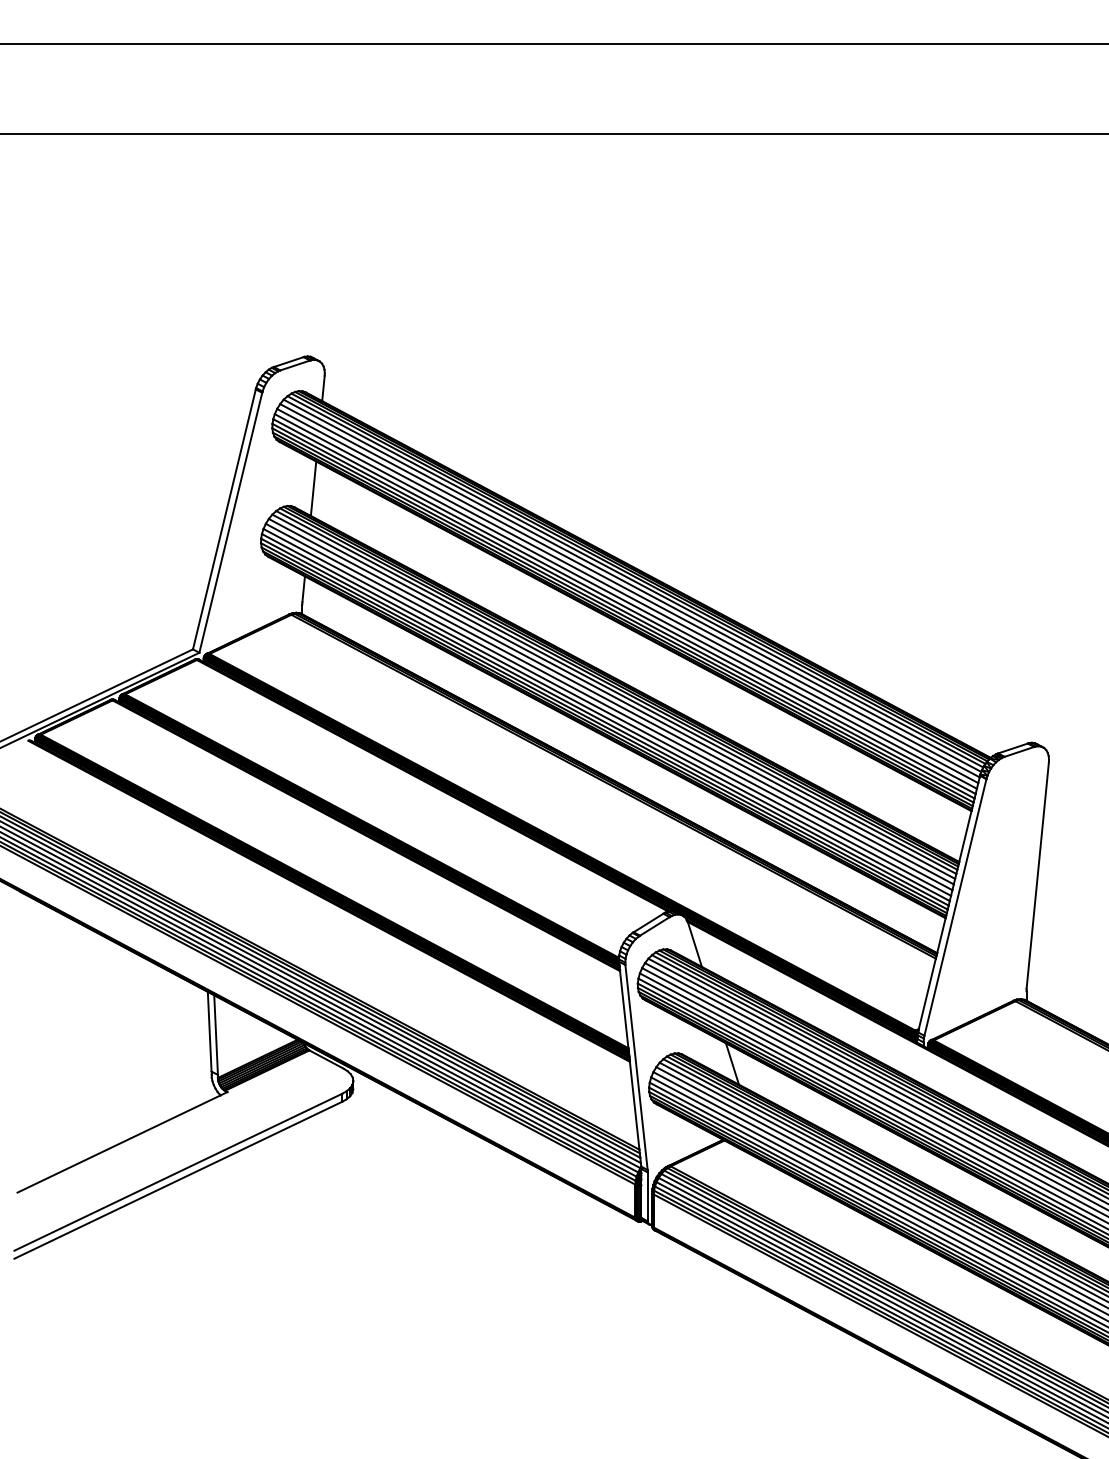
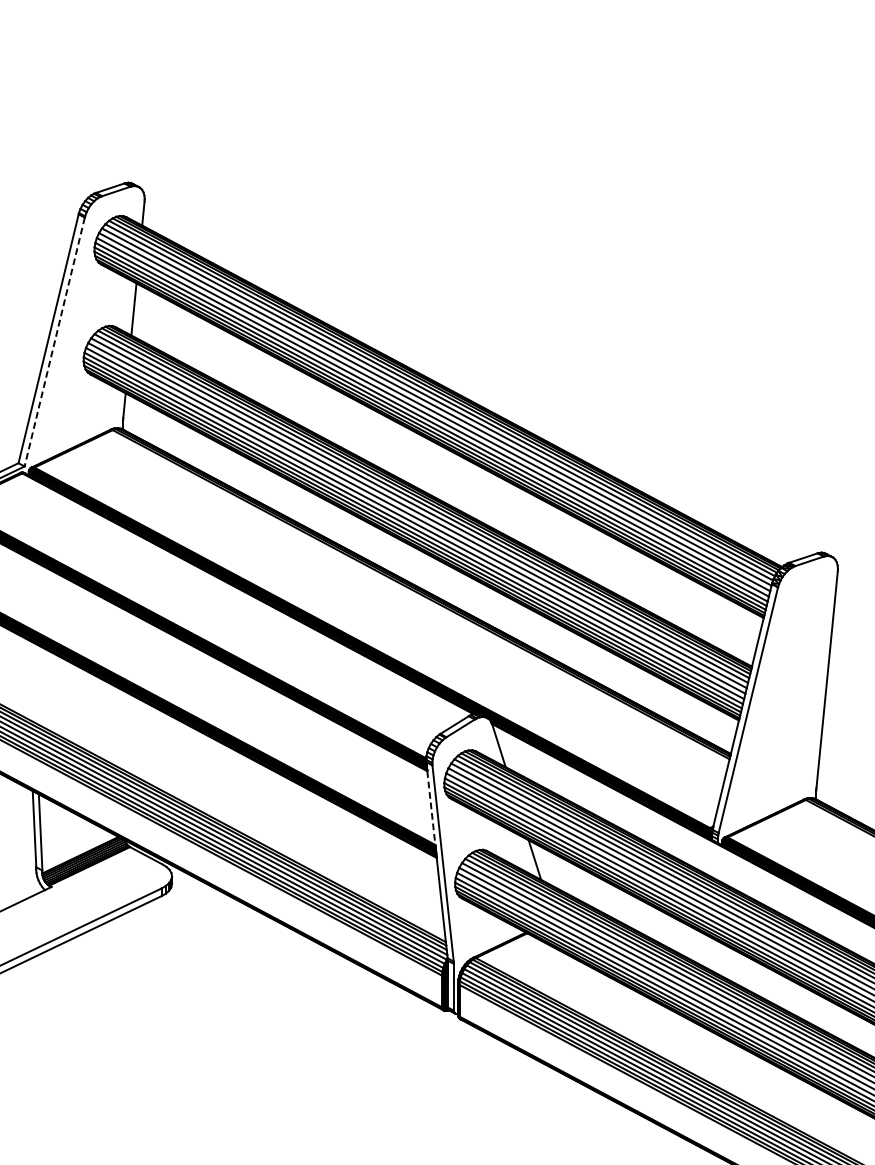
line: (230, 522) -> (54, 341), solid -> dashed
line: (624, 1009) -> (431, 807), solid -> dashed

